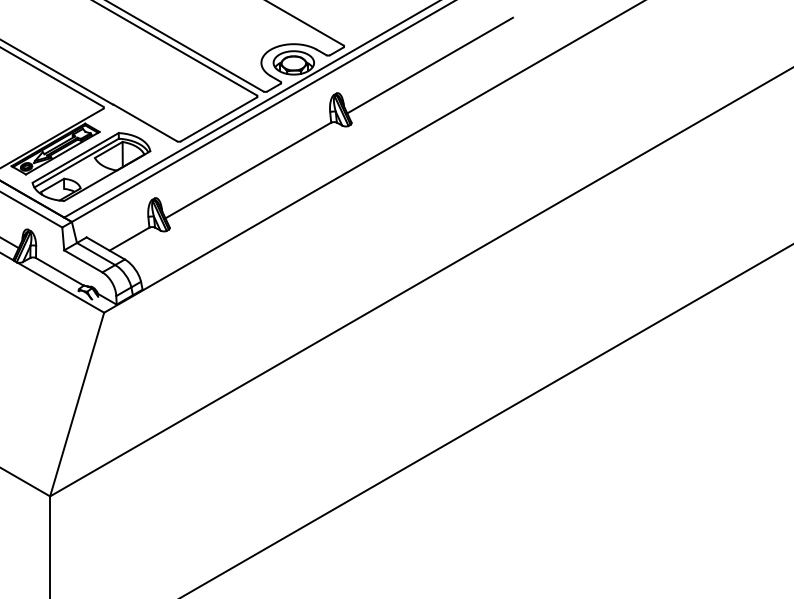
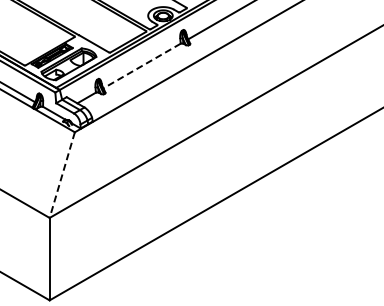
line: (249, 171) -> (142, 66), solid -> dashed
line: (77, 405) -> (62, 175), solid -> dashed

